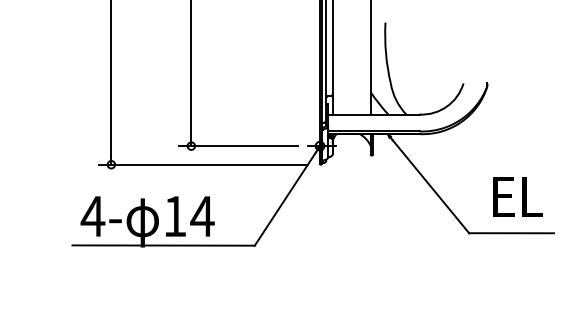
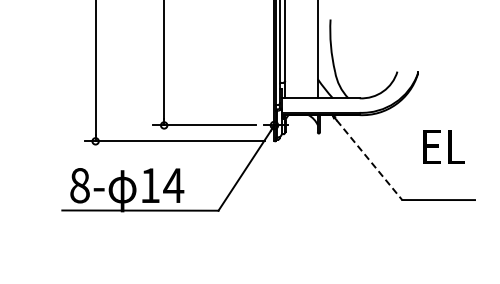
line: (430, 187) -> (369, 160), solid -> dashed
text: (517, 196) -> (443, 146), moved
text: (92, 216) -> (79, 185), 4- -> 8-

